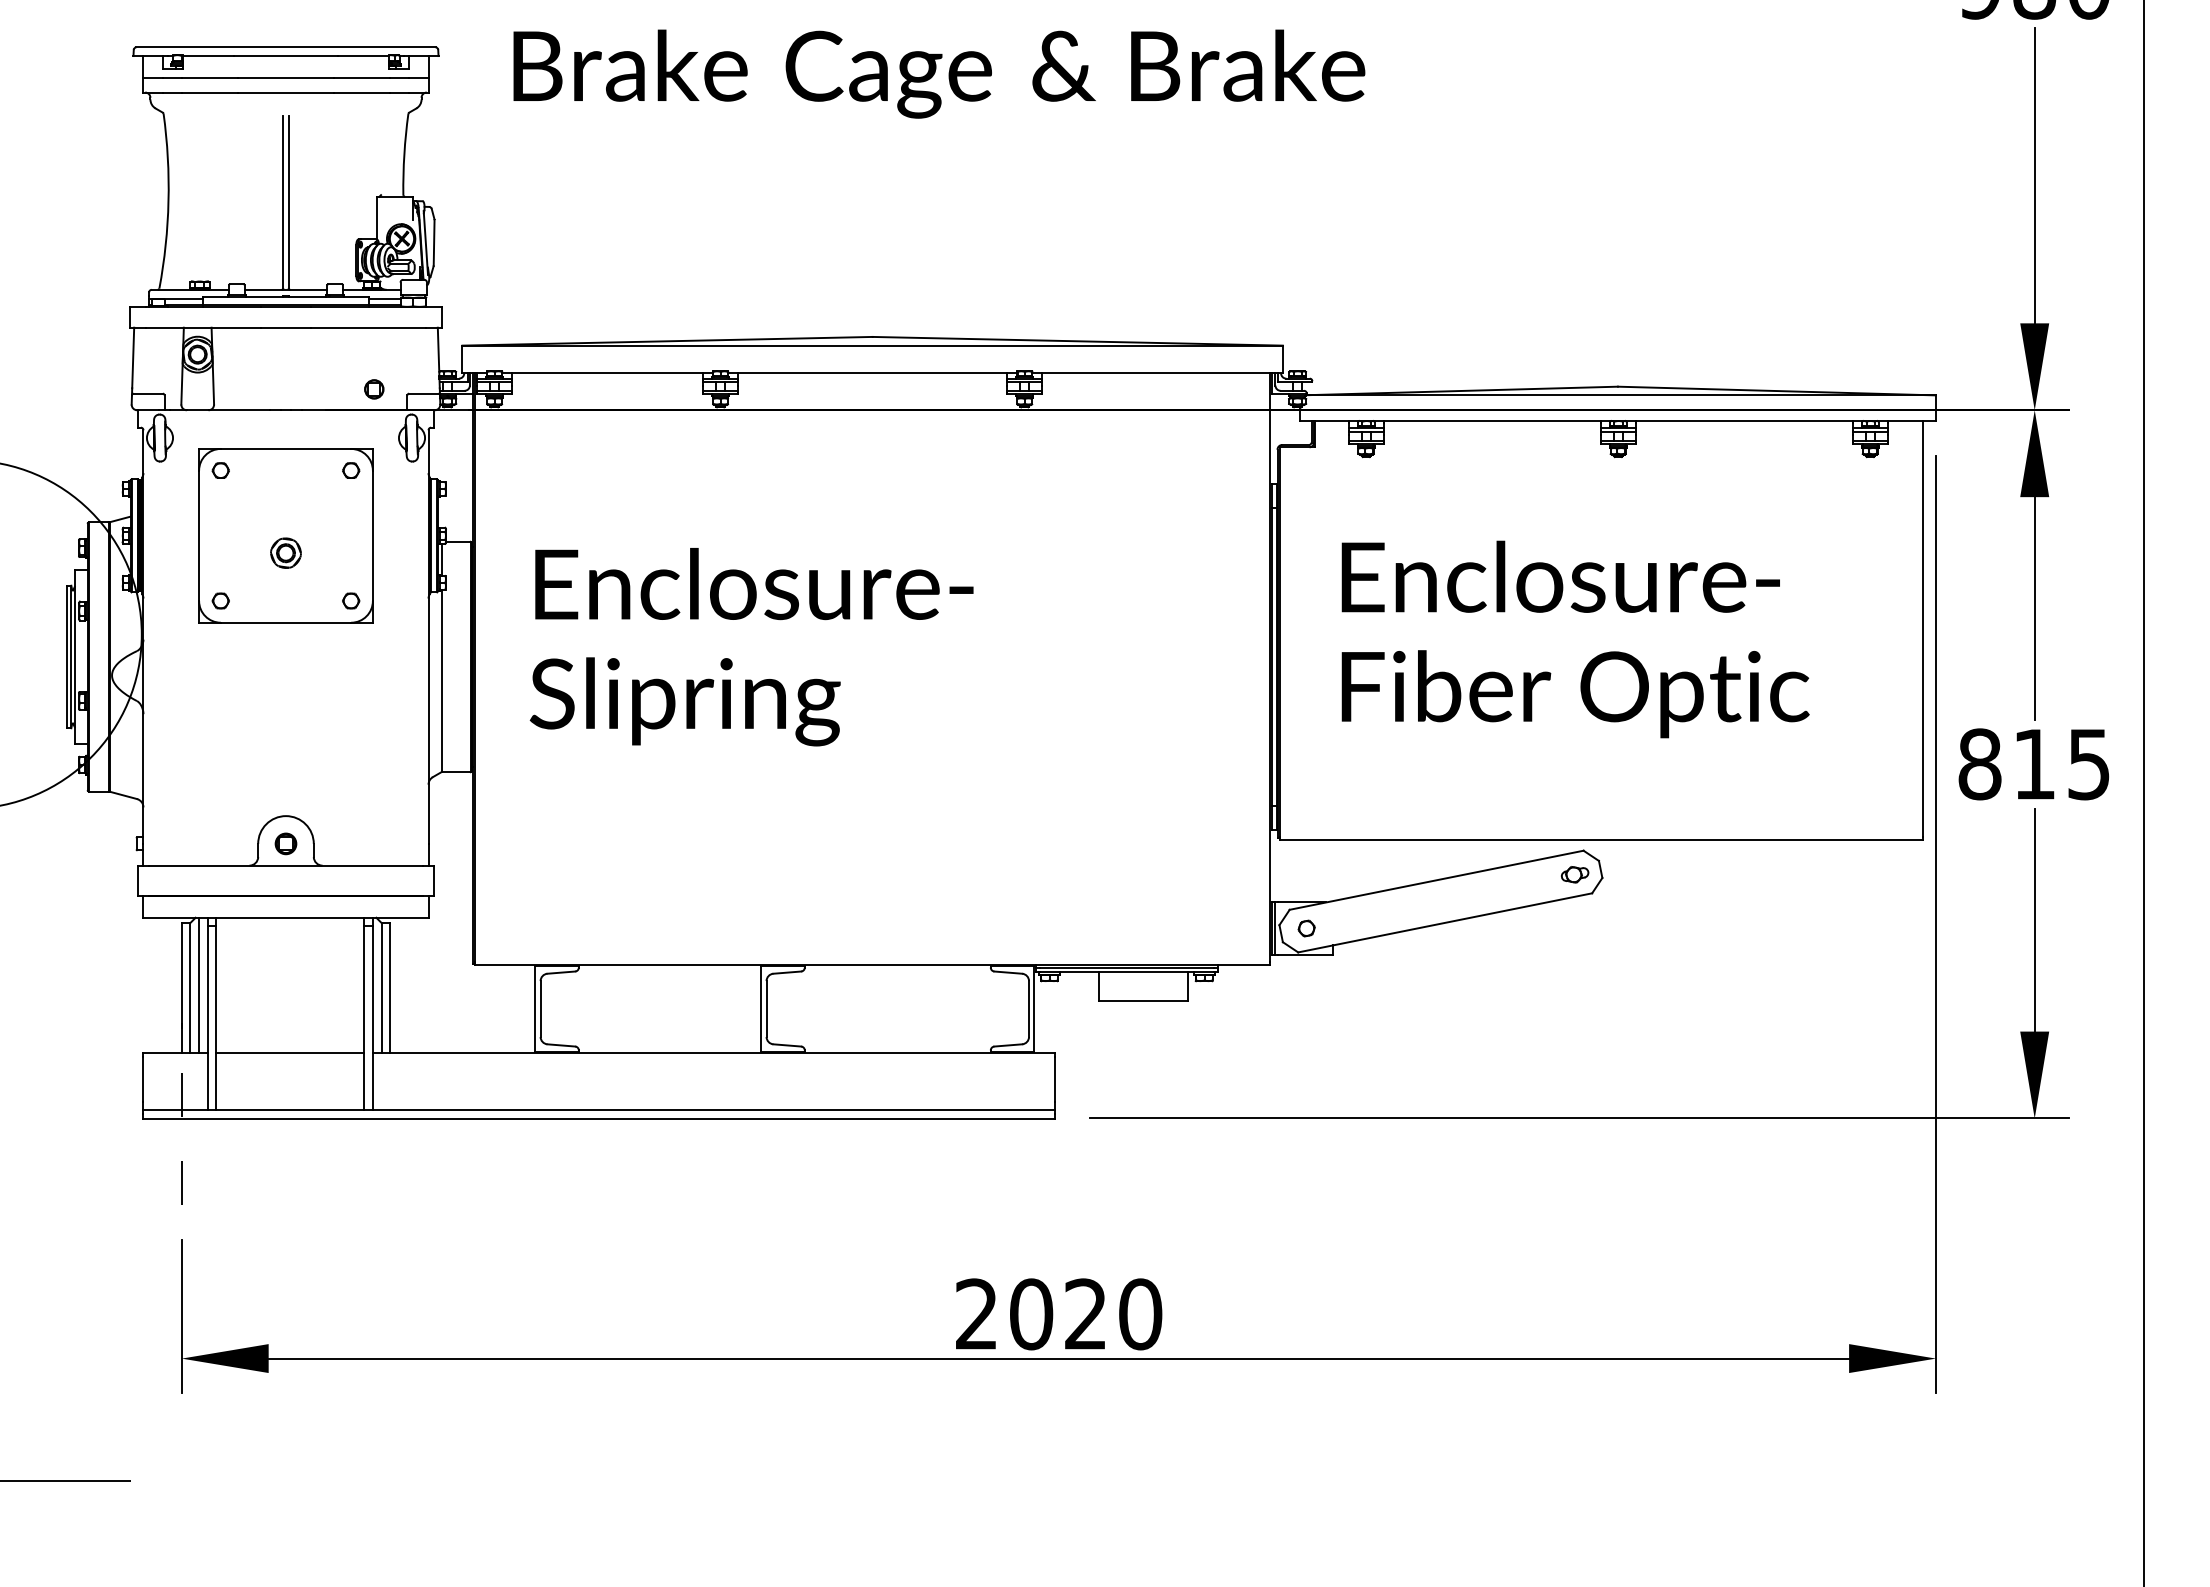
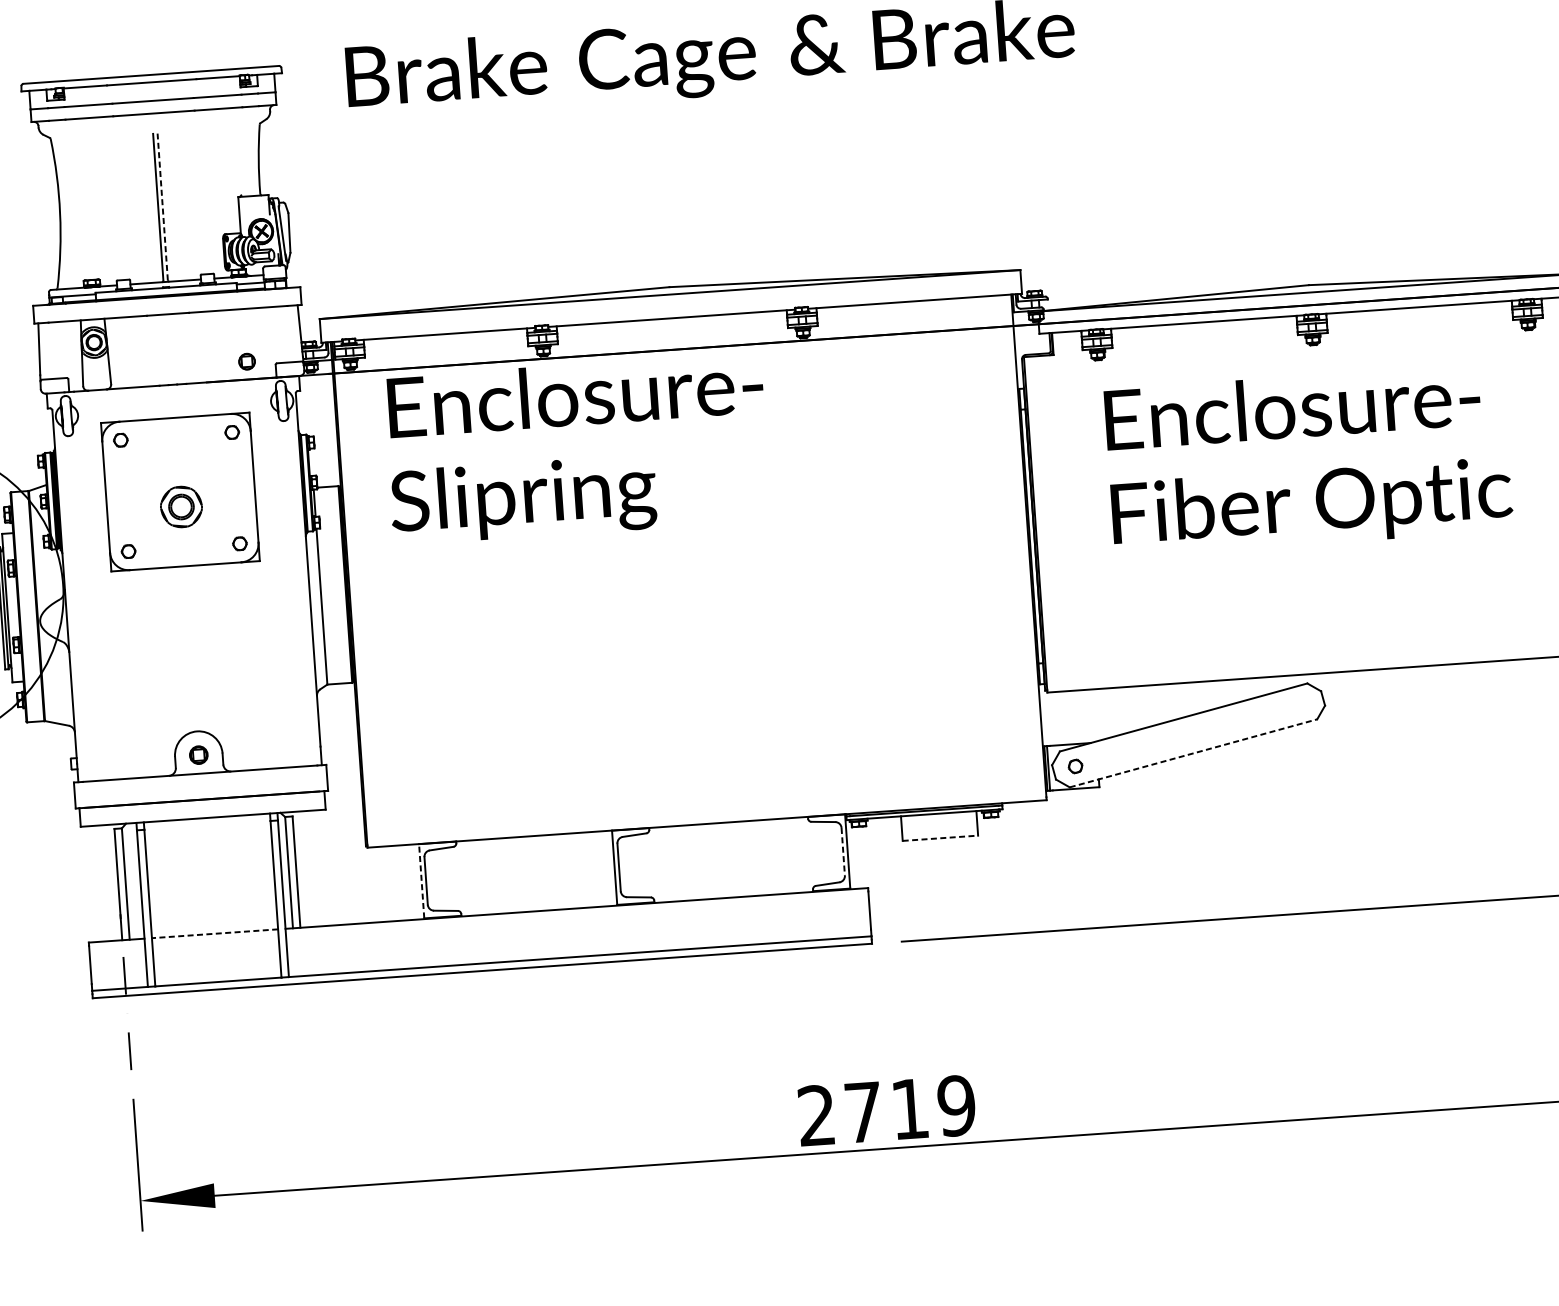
line: (288, 202) -> (162, 207), solid -> dashed
part: (285, 552) -> (180, 506), size x1.6
text: (1575, 639) -> (1308, 460), moved
text: (751, 647) -> (576, 449), moved
part: (1575, 874) -> (1301, 704), removed
line: (1445, 922) -> (1193, 753), solid -> dashed
line: (199, 985) -> (133, 881), removed
line: (1143, 1001) -> (940, 838), solid -> dashed
line: (535, 1008) -> (421, 880), solid -> dashed
line: (1029, 1009) -> (843, 852), solid -> dashed
line: (290, 1053) -> (215, 933), solid -> dashed
text: (1086, 1314) -> (910, 1109), 2020 -> 2719

